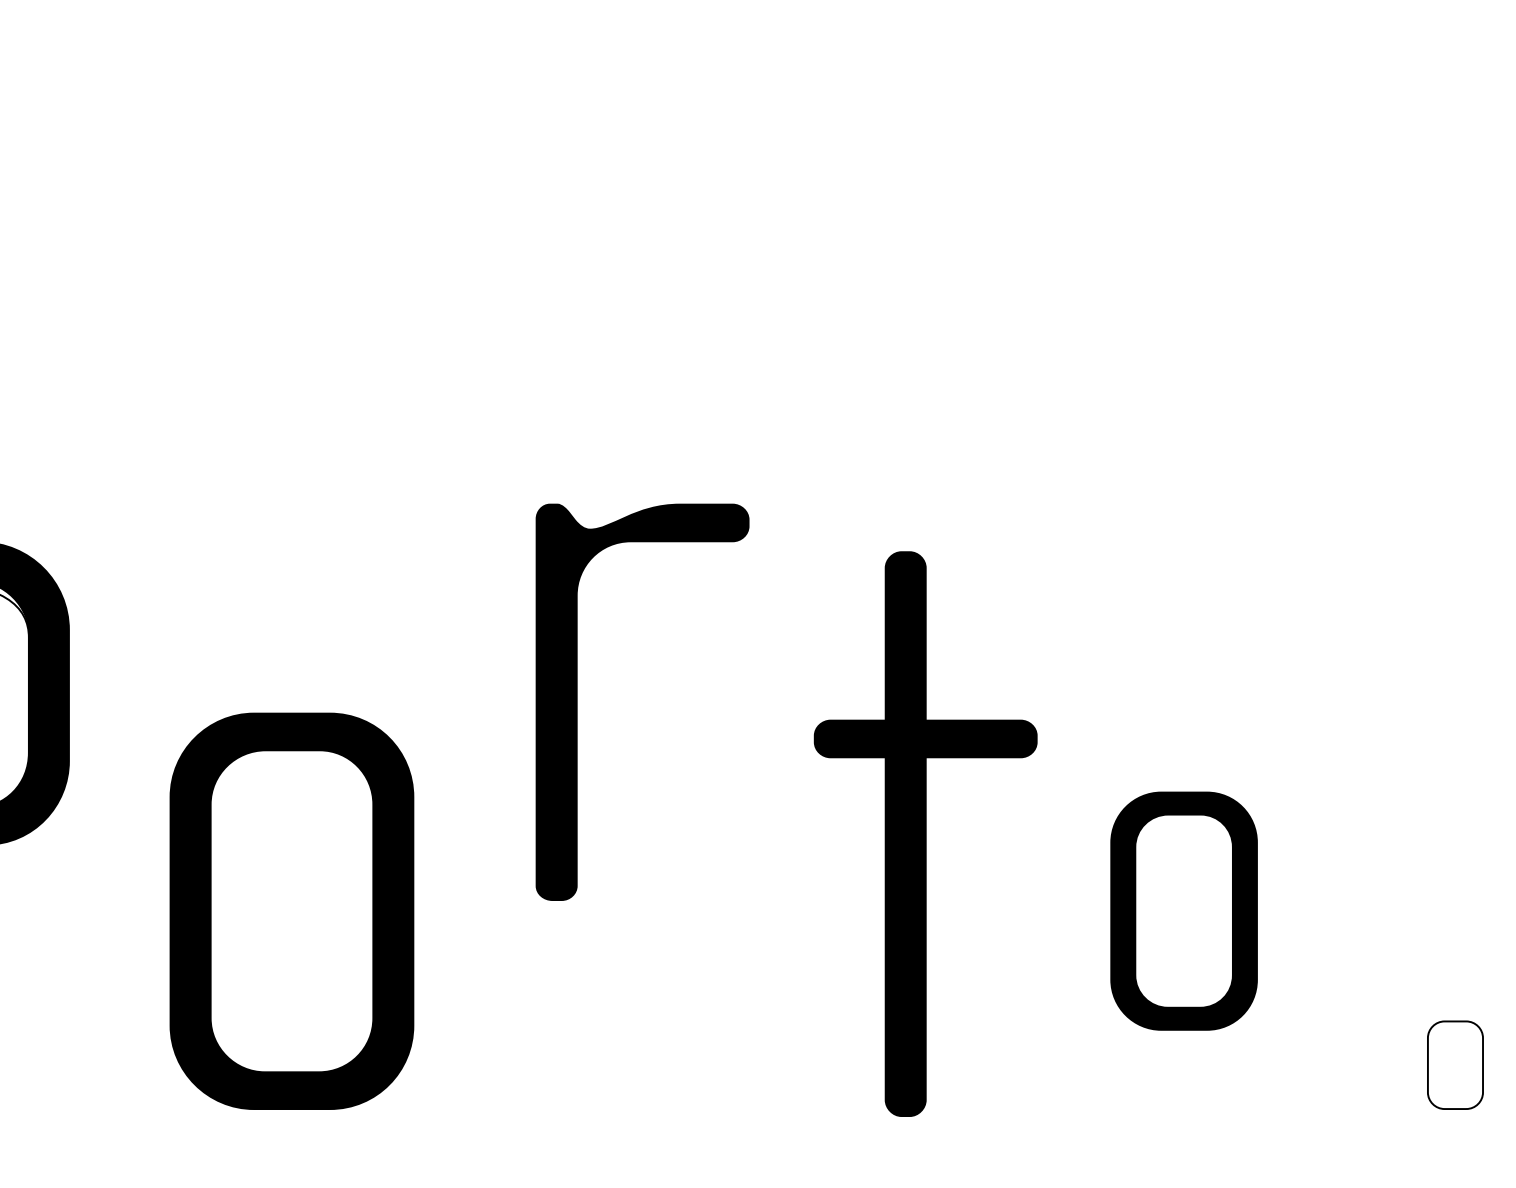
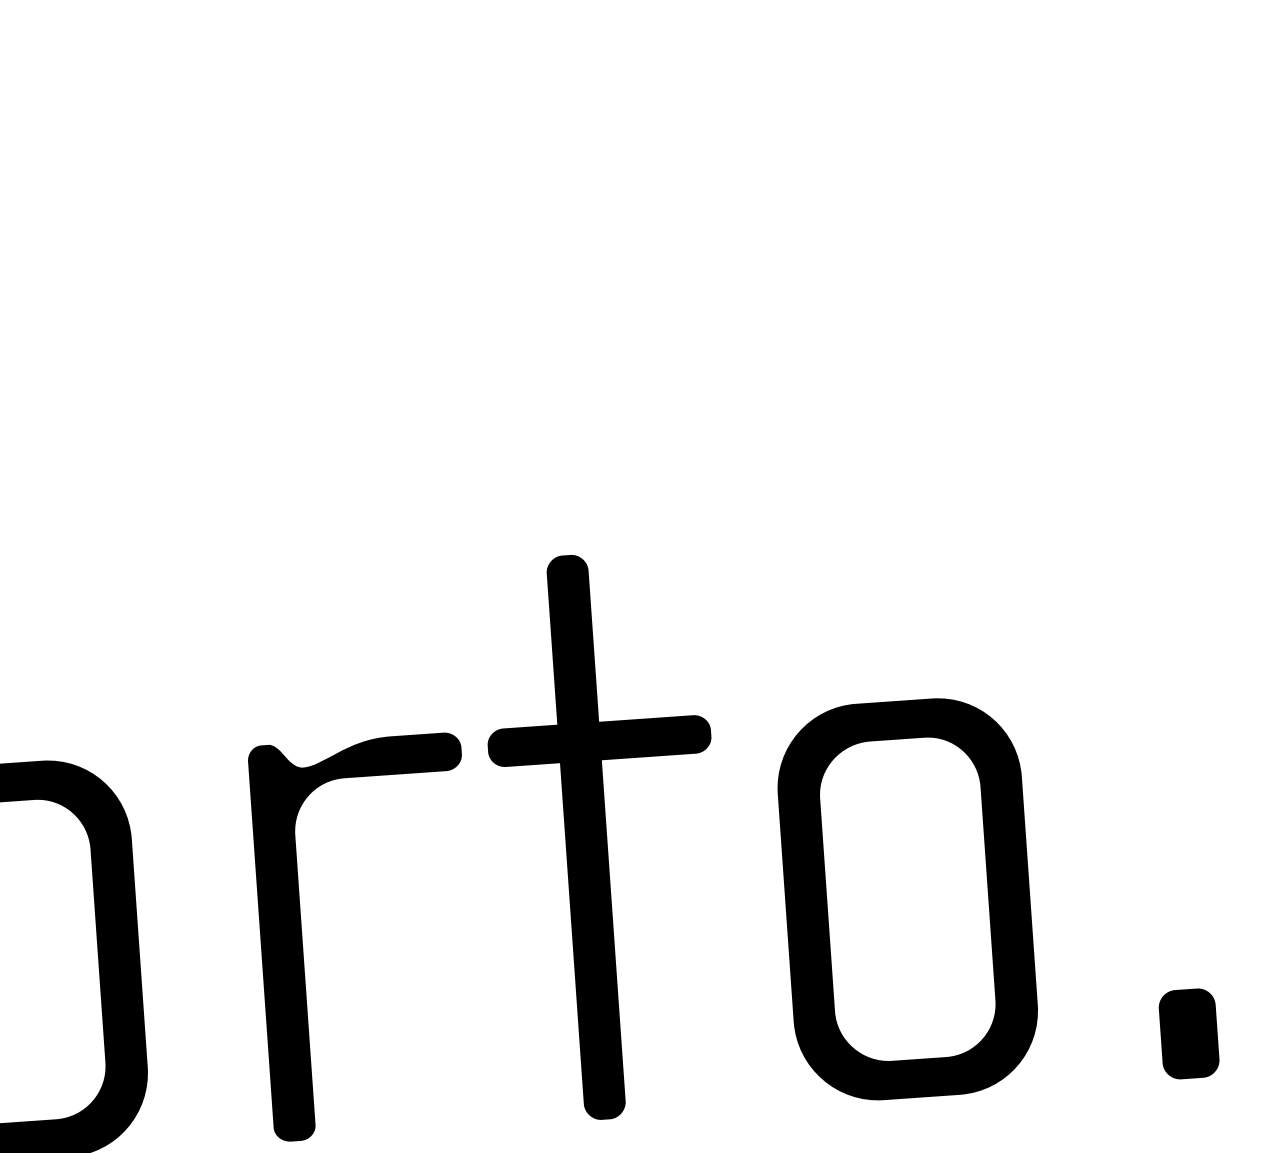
part: (577, 701) -> (302, 940), moved
part: (925, 833) -> (605, 835), moved
part: (1183, 910) -> (907, 898), size x1.67
fill: (1455, 1065) -> (1189, 1034), added

